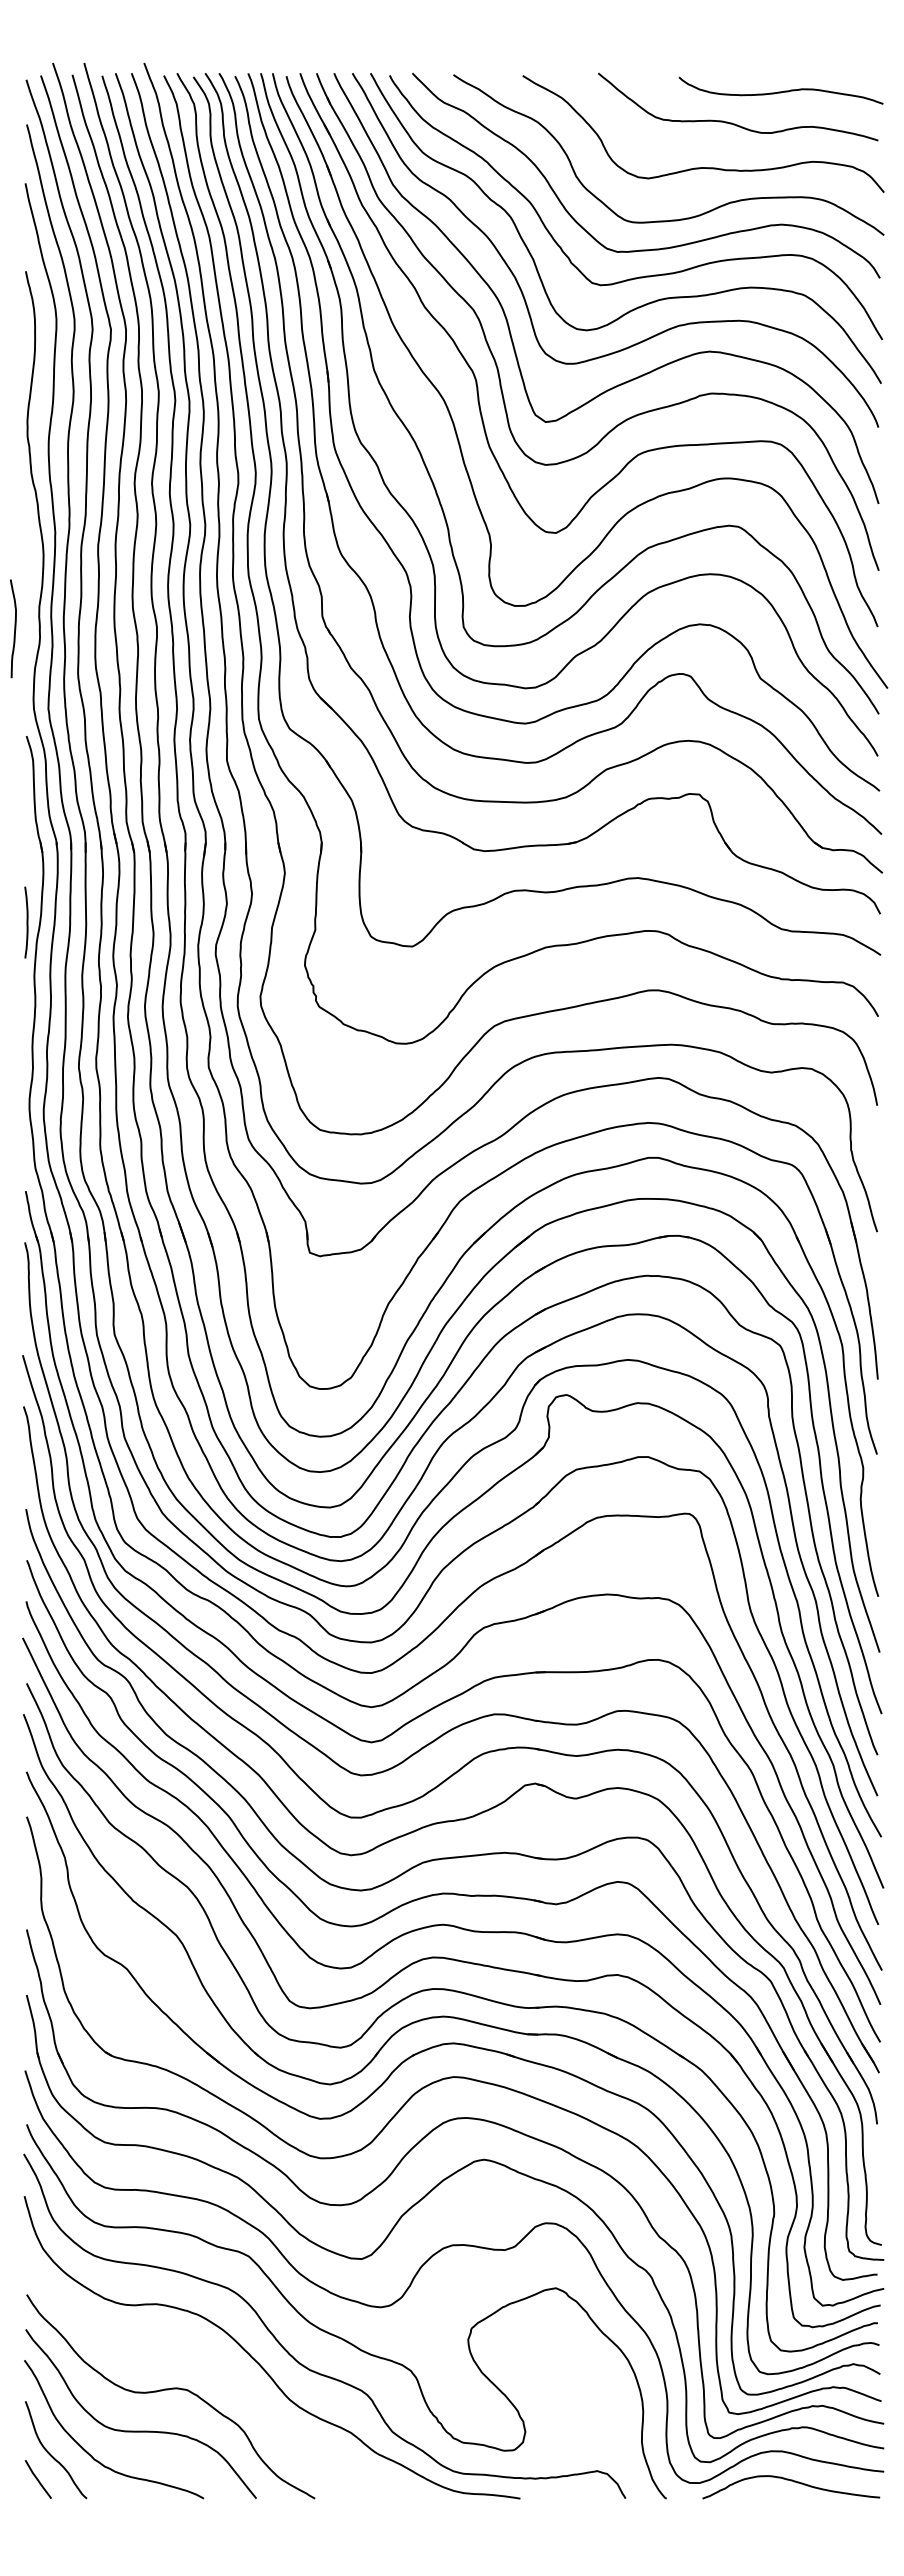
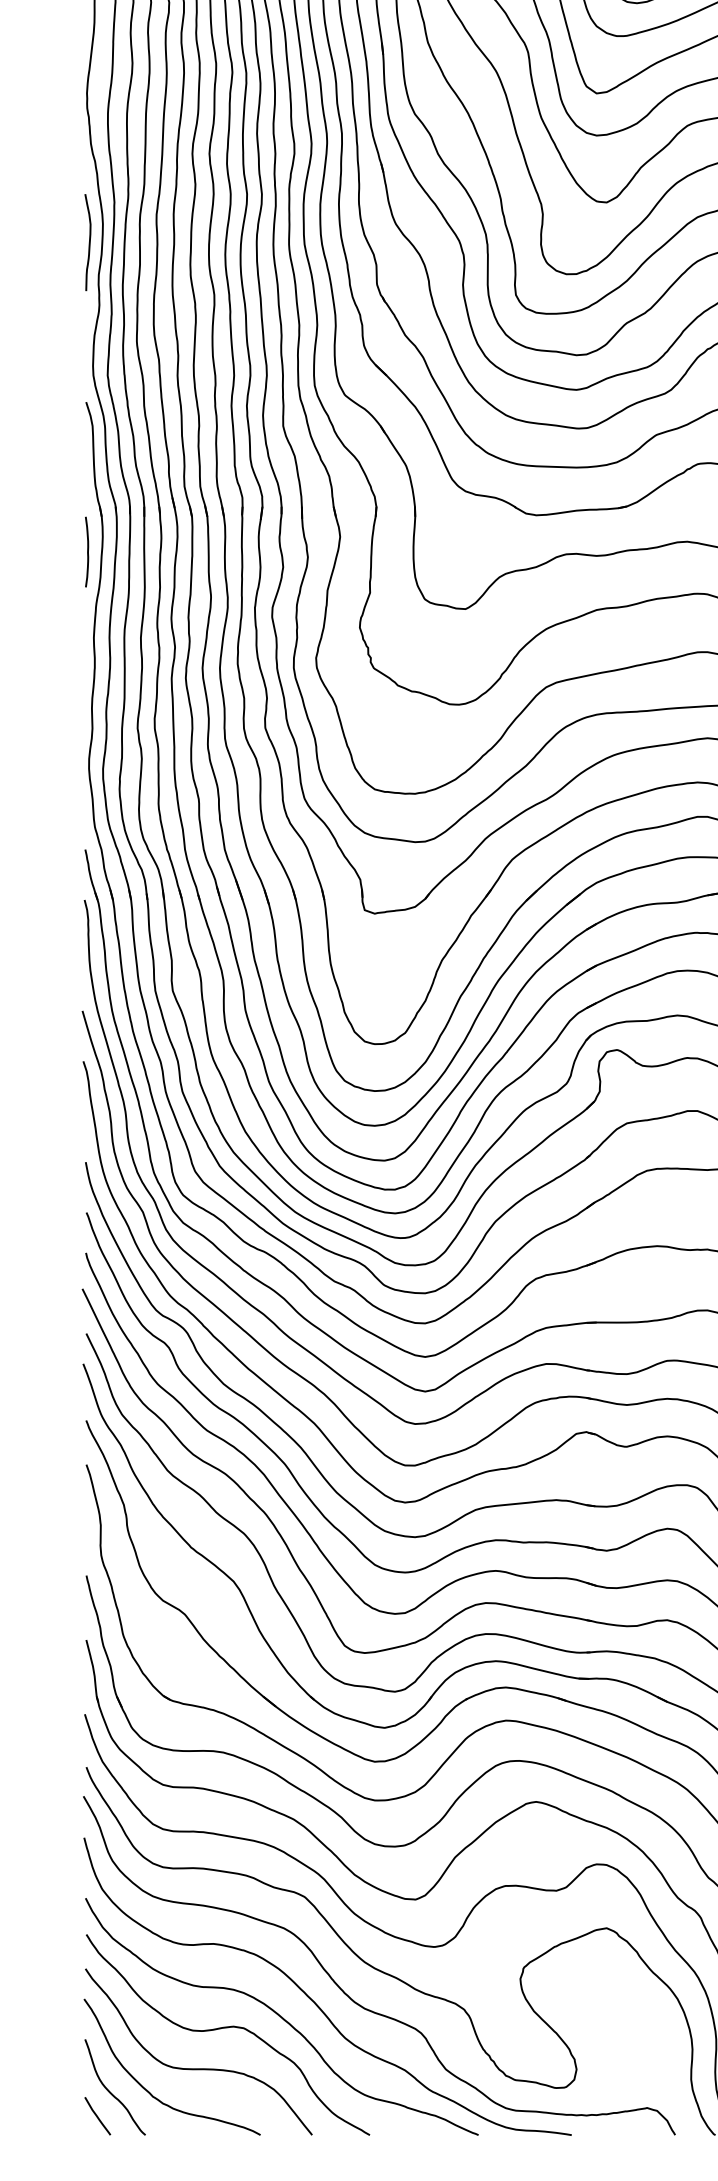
curve: (14, 628) -> (89, 242), moved
curve: (26, 922) -> (87, 552), moved
curve: (225, 2378) -> (281, 2016), added

